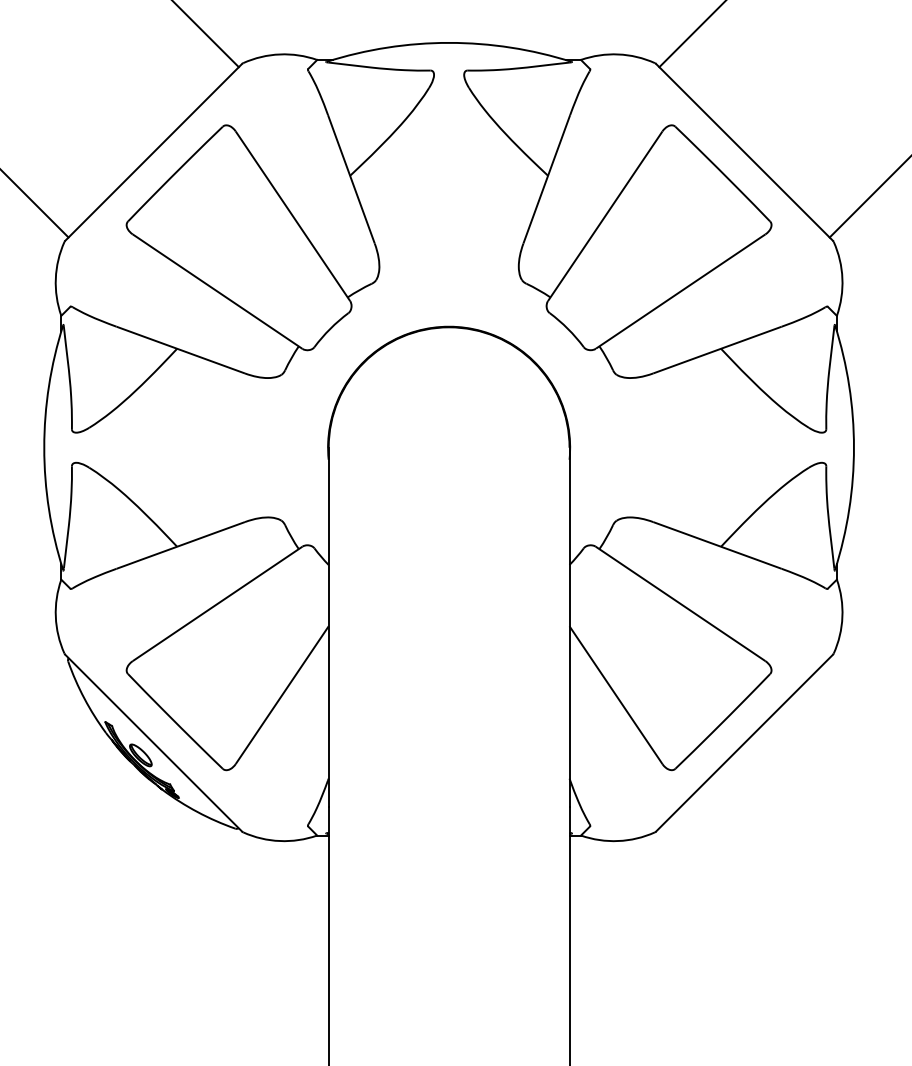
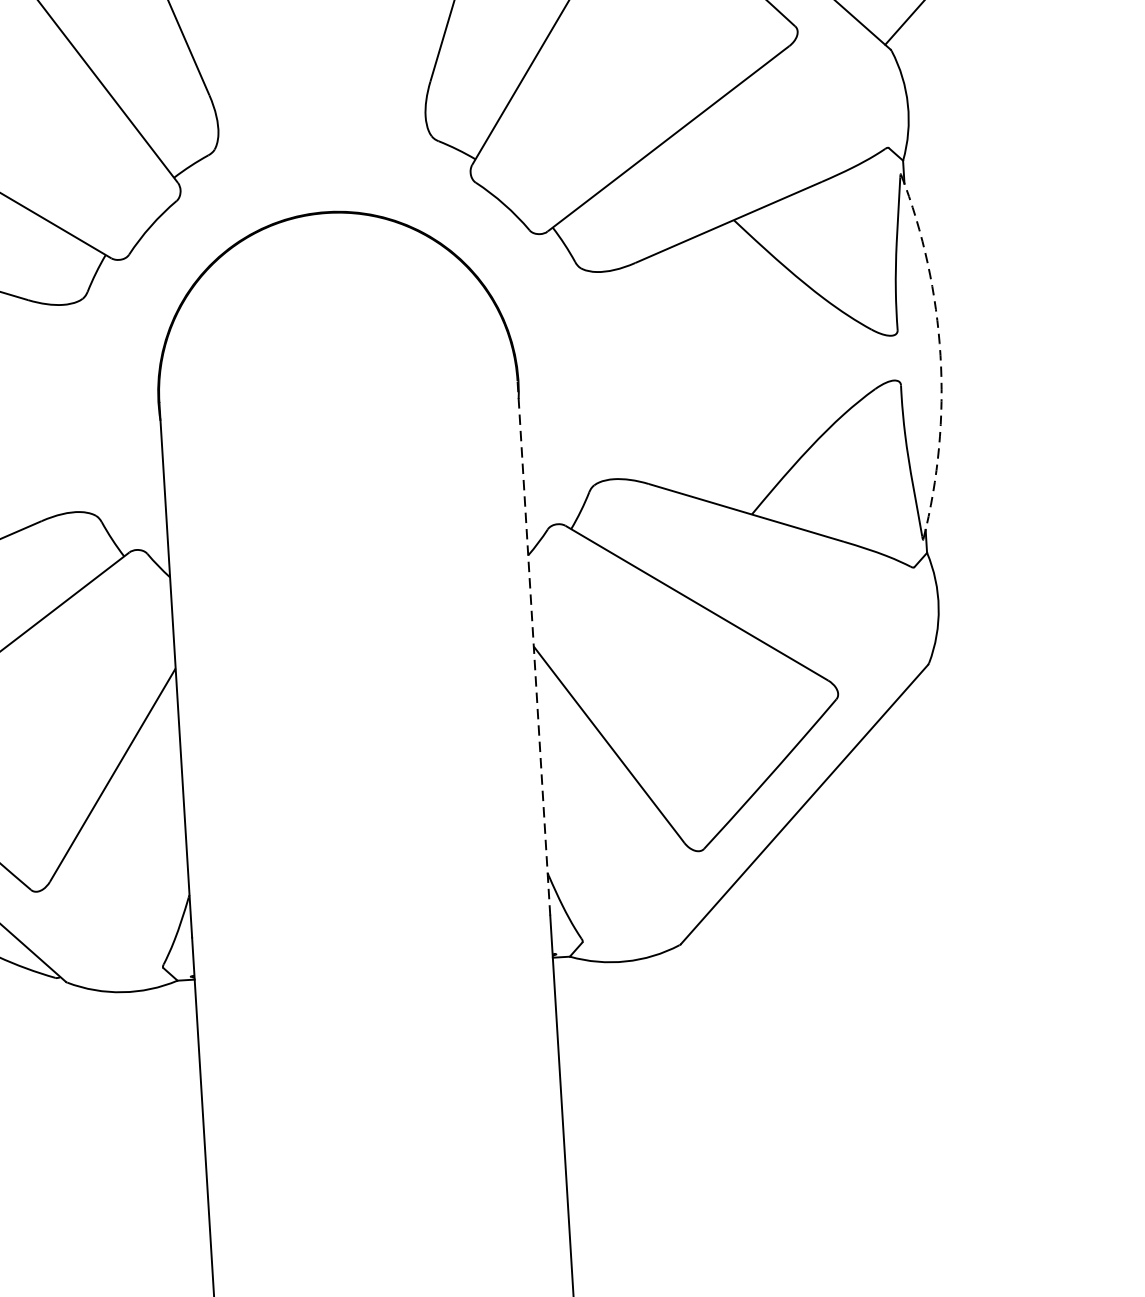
arc: (853, 447) -> (939, 354), solid -> dashed
line: (569, 627) -> (533, 648), solid -> dashed

